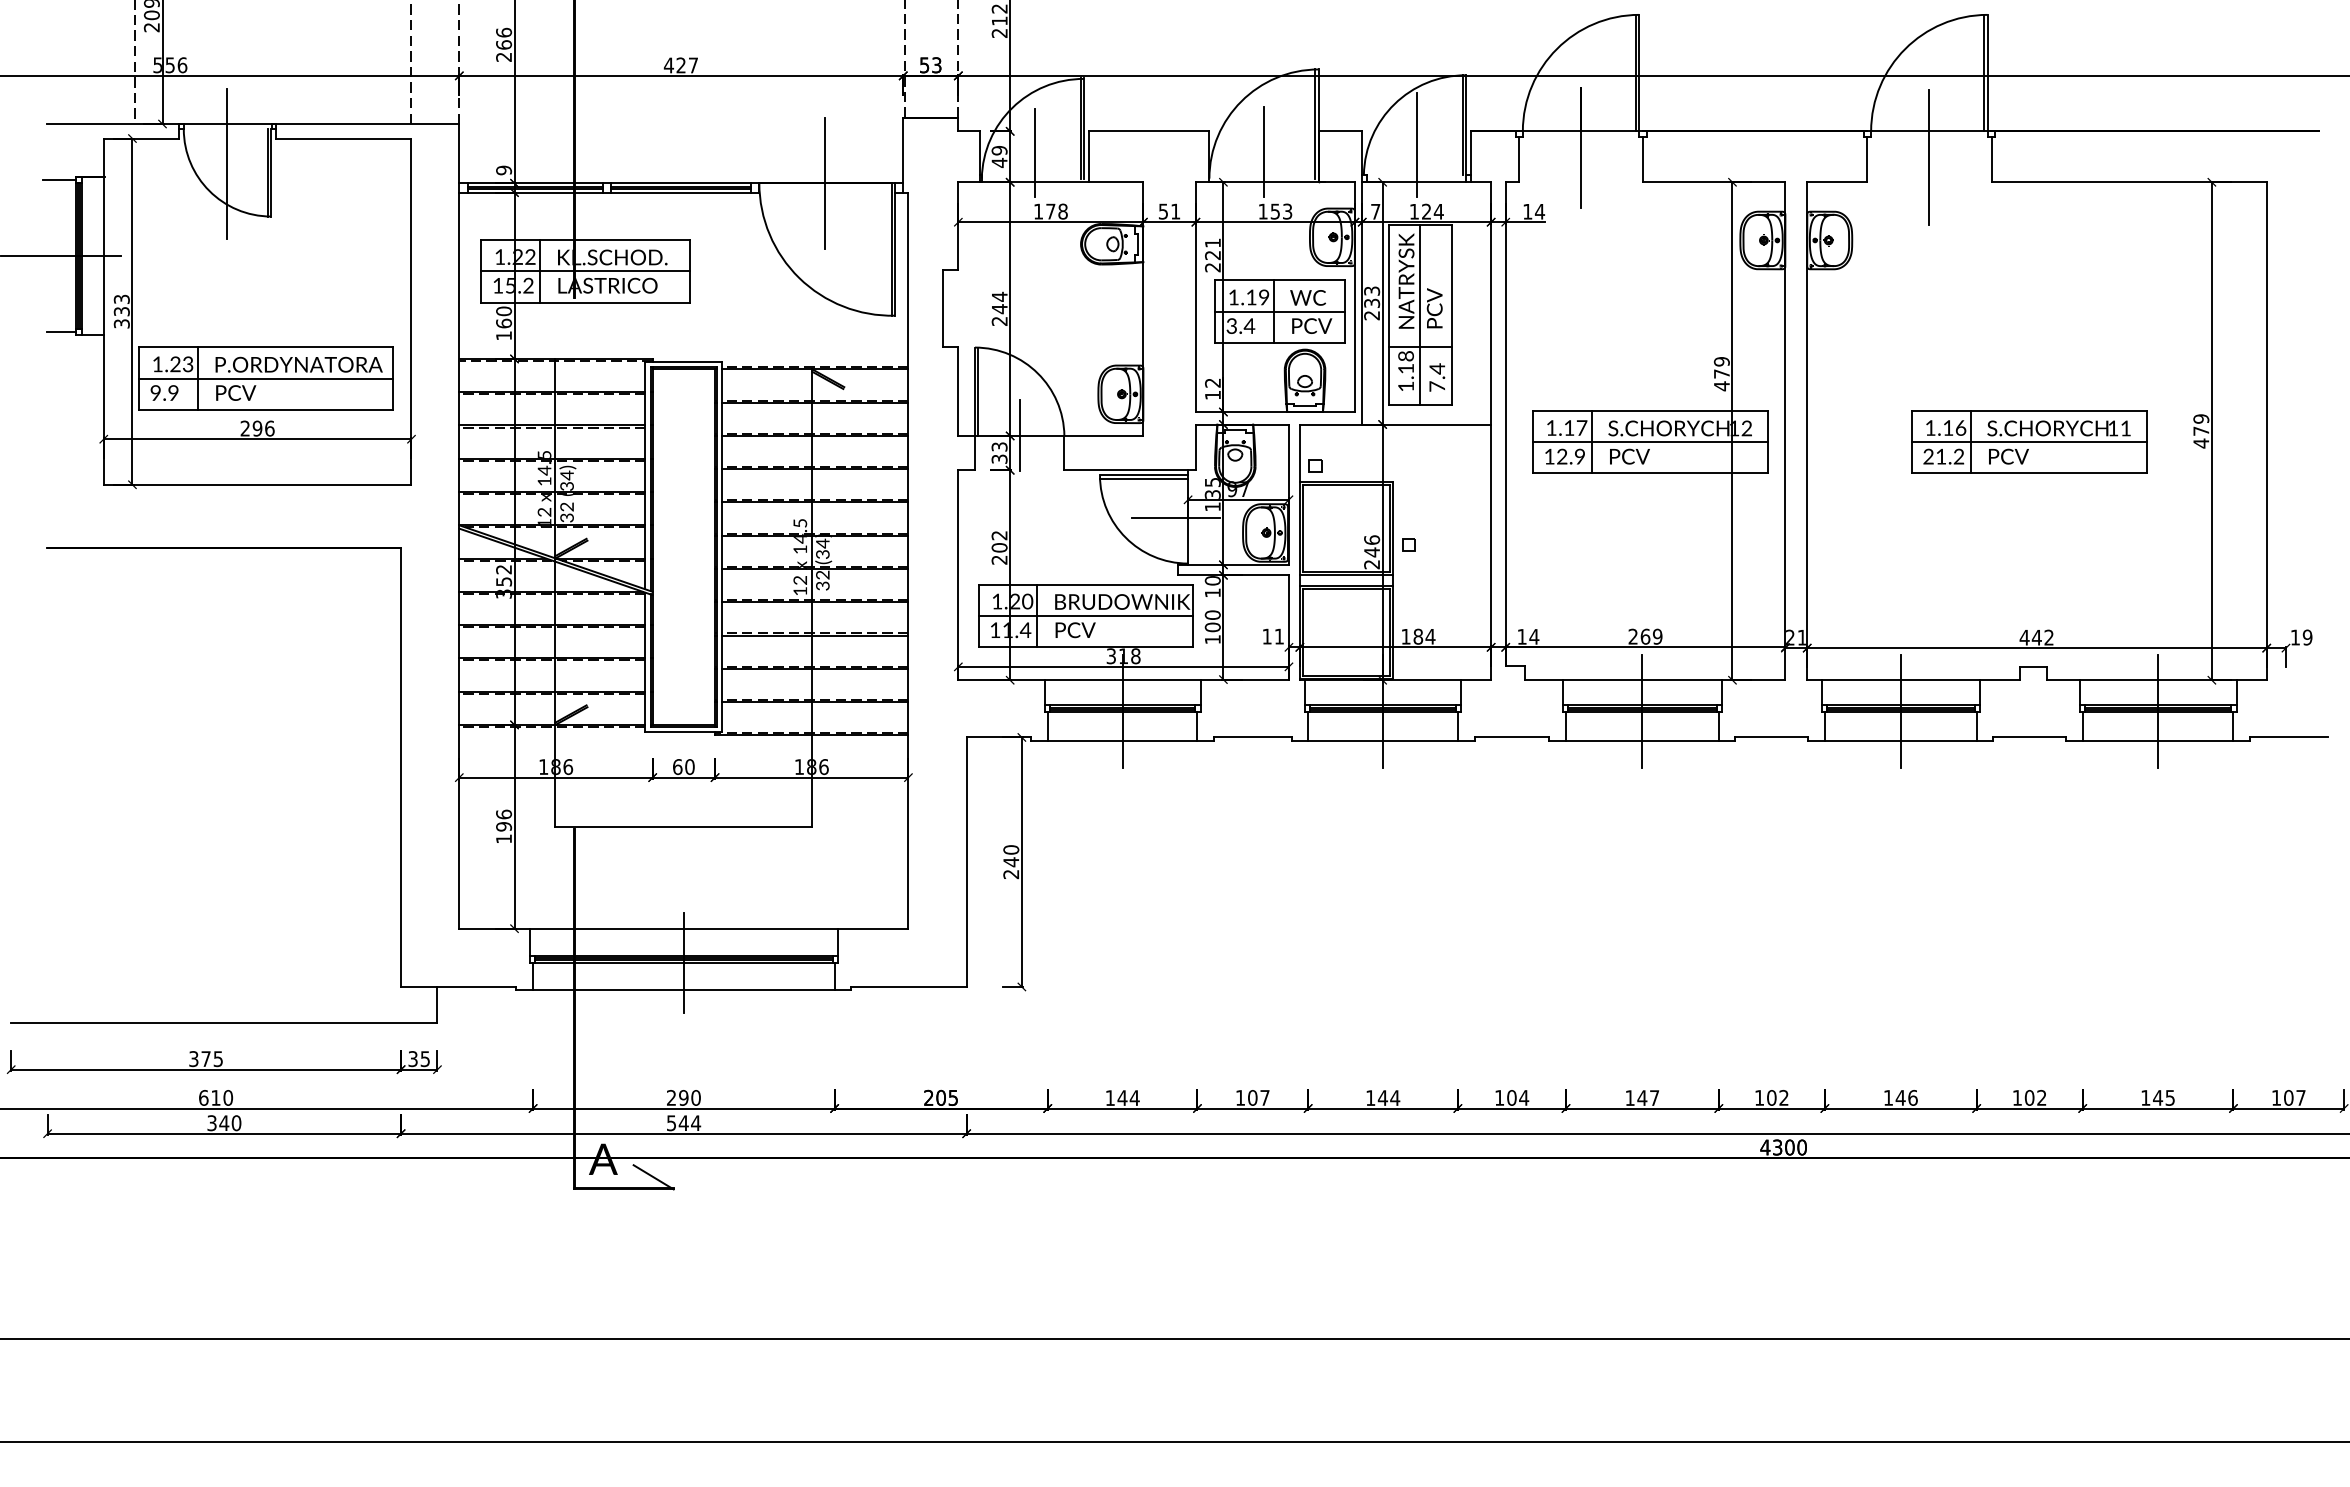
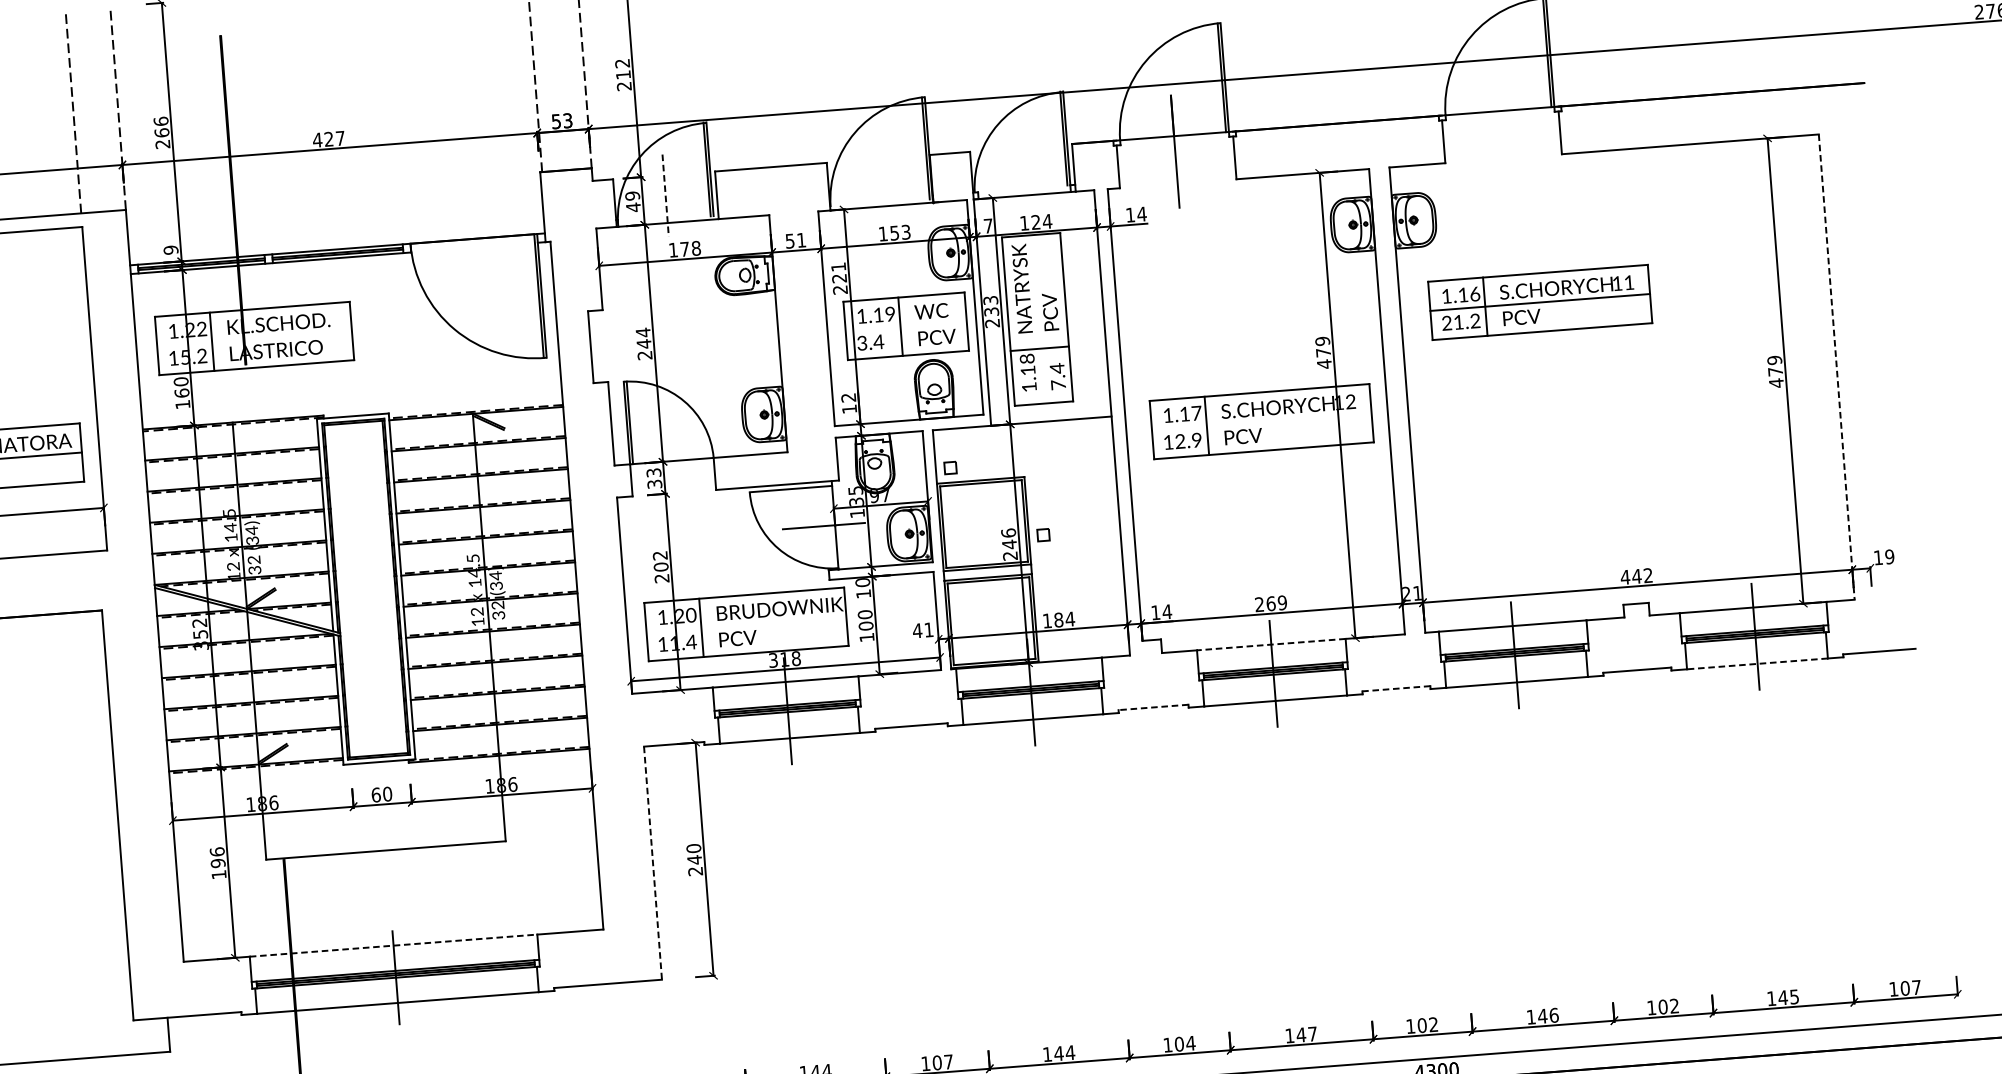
line: (1416, 145) -> (1021, 161), removed
line: (1264, 152) -> (880, 178), removed
line: (1034, 153) -> (665, 196), solid -> dashed
line: (1928, 157) -> (1501, 135), removed
line: (824, 182) -> (471, 238), removed
line: (585, 271) -> (254, 338), removed
line: (1279, 311) -> (905, 326), removed
line: (1420, 315) -> (1037, 319), removed
line: (2266, 431) -> (1836, 367), solid -> dashed
line: (1019, 435) -> (671, 460), removed
part: (2029, 441) -> (1540, 301), moved
line: (1650, 442) -> (1261, 421), removed
line: (1143, 478) -> (790, 491), removed
line: (1085, 615) -> (746, 624), removed
text: (1267, 636) -> (917, 630), 11 -> 41
line: (1642, 680) -> (1271, 644), solid -> dashed
line: (1511, 737) -> (1153, 707), solid -> dashed
line: (1771, 737) -> (1396, 688), solid -> dashed
line: (2157, 740) -> (1756, 663), solid -> dashed
line: (966, 862) -> (652, 863), solid -> dashed
line: (683, 928) -> (393, 945), solid -> dashed

